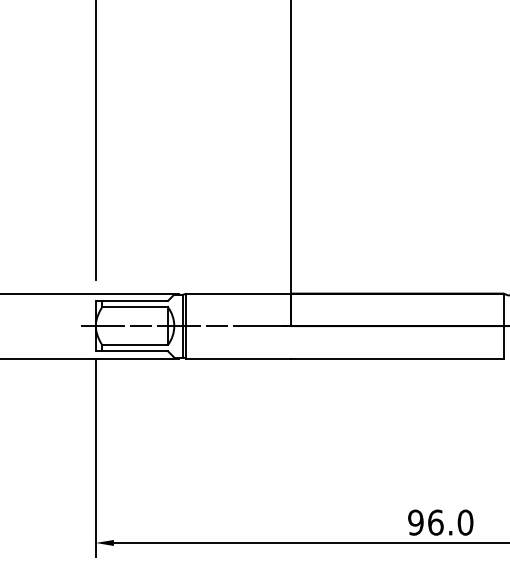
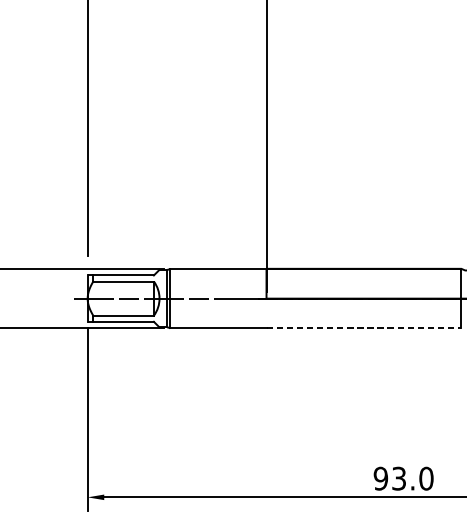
line: (397, 358) -> (364, 328), solid -> dashed
text: (435, 522) -> (398, 478), 96.0 -> 93.0

